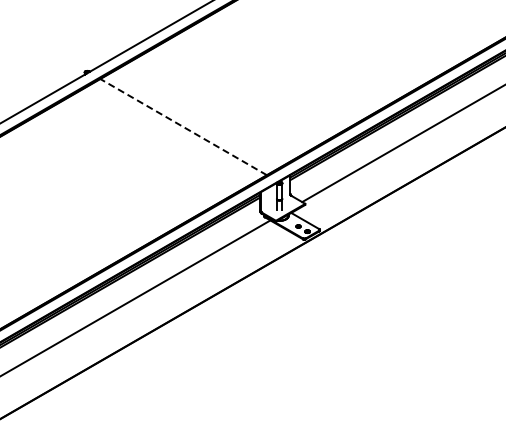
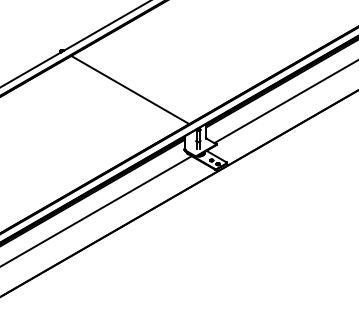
line: (183, 126) -> (130, 89), dashed -> solid

